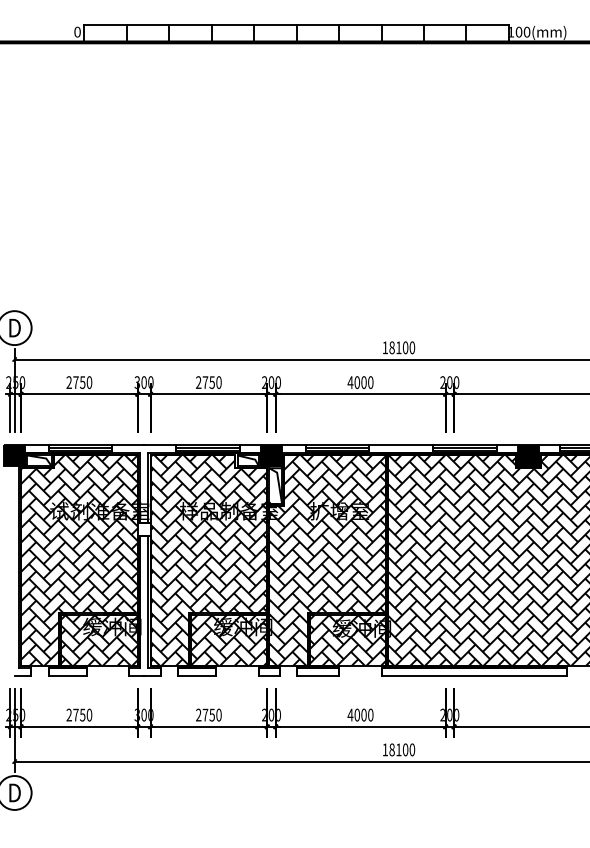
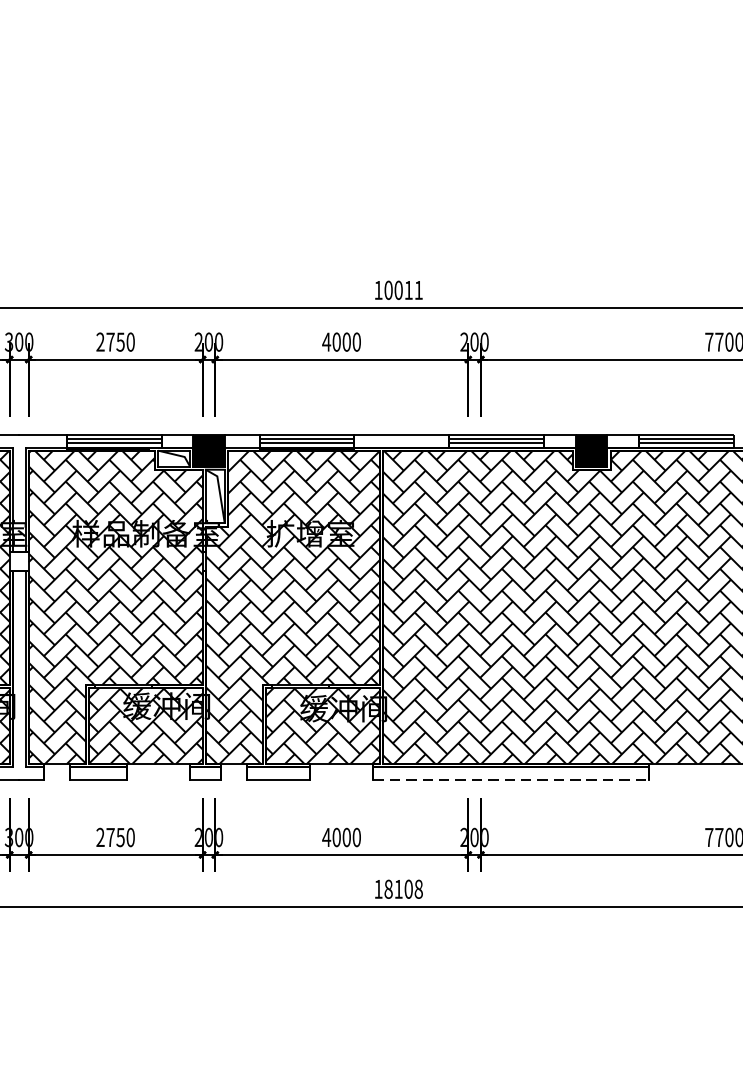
text: (402, 347) -> (404, 289), 18100 -> 10011
line: (474, 676) -> (511, 779), solid -> dashed
text: (412, 749) -> (418, 888), 18100 -> 18108

